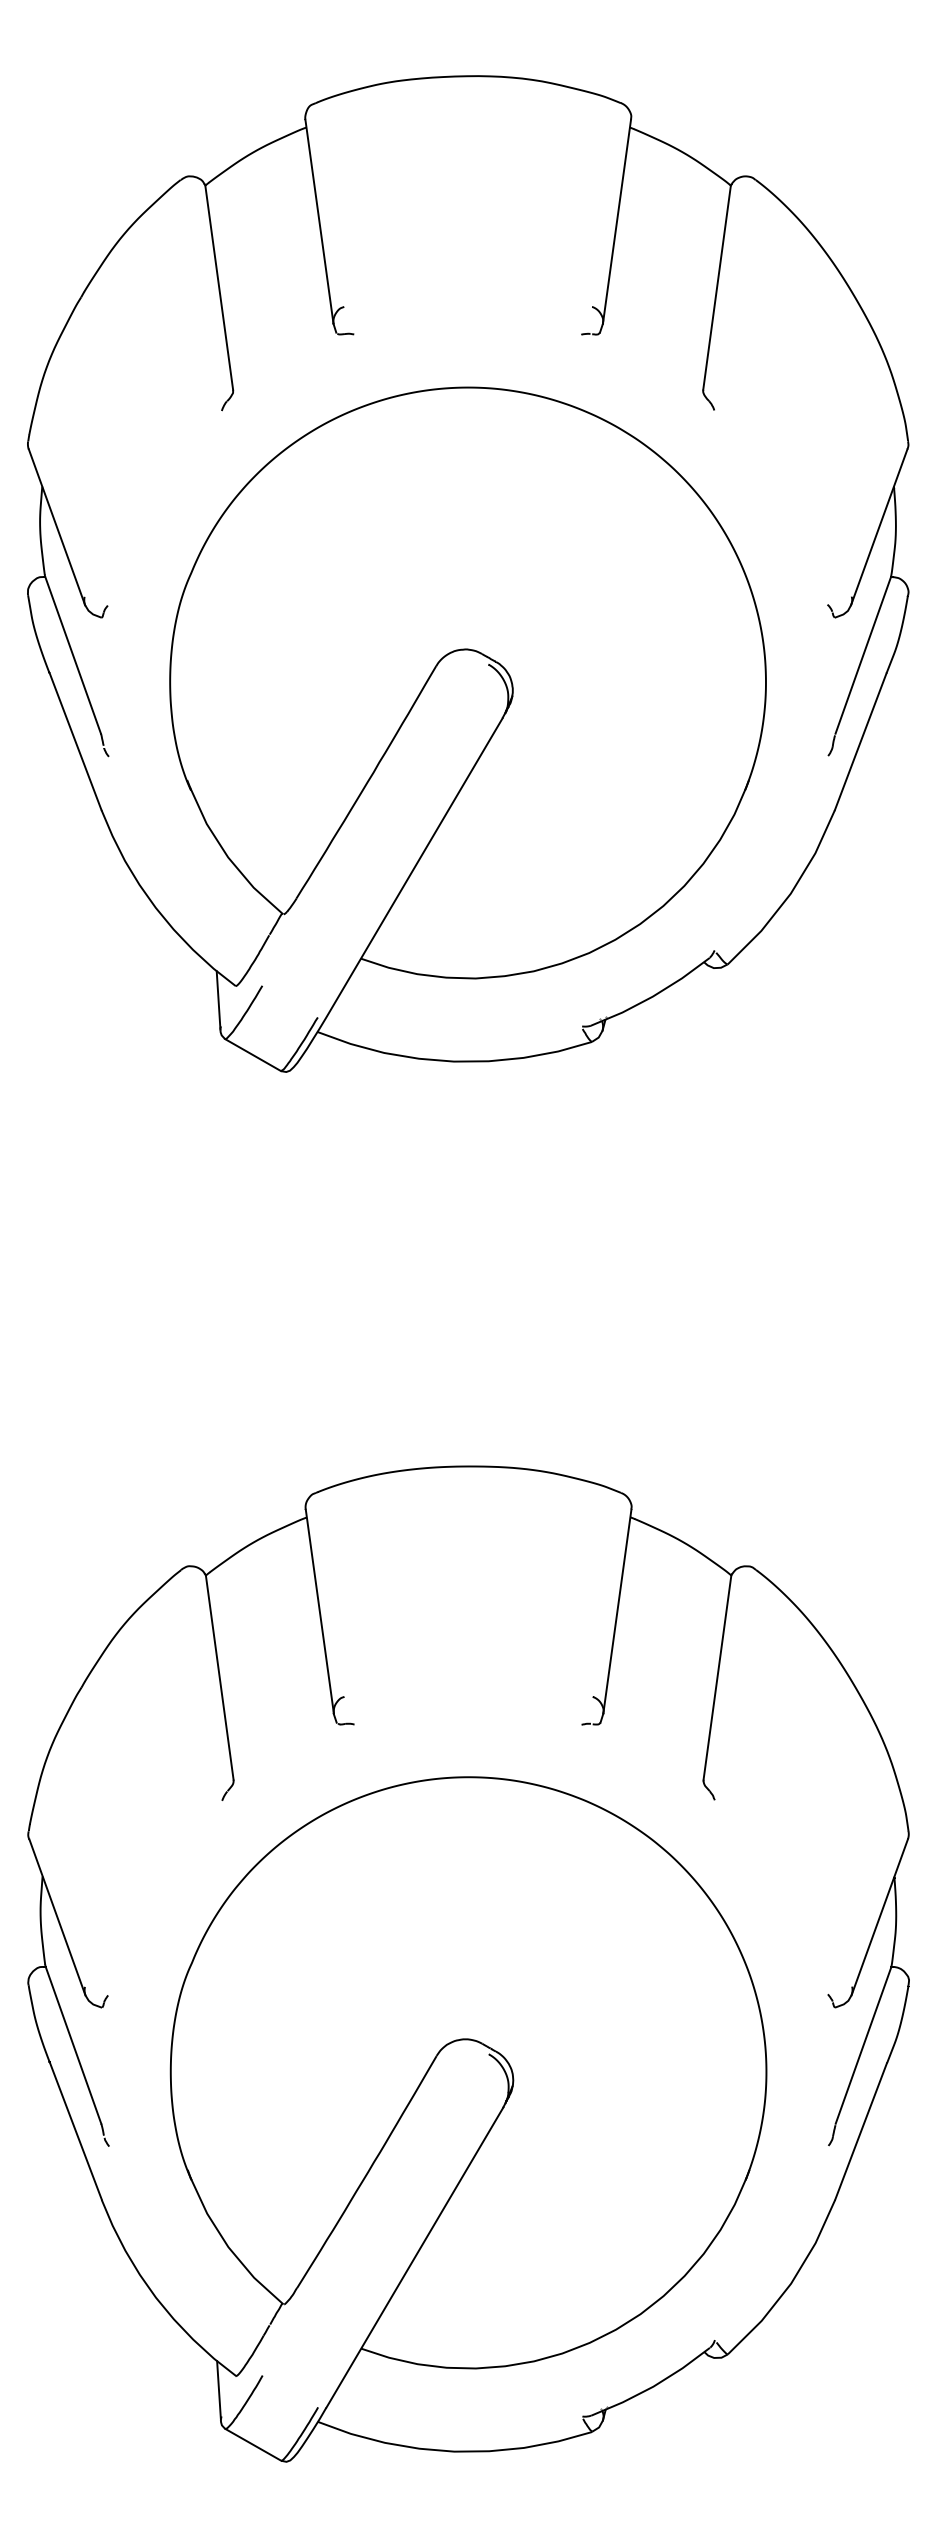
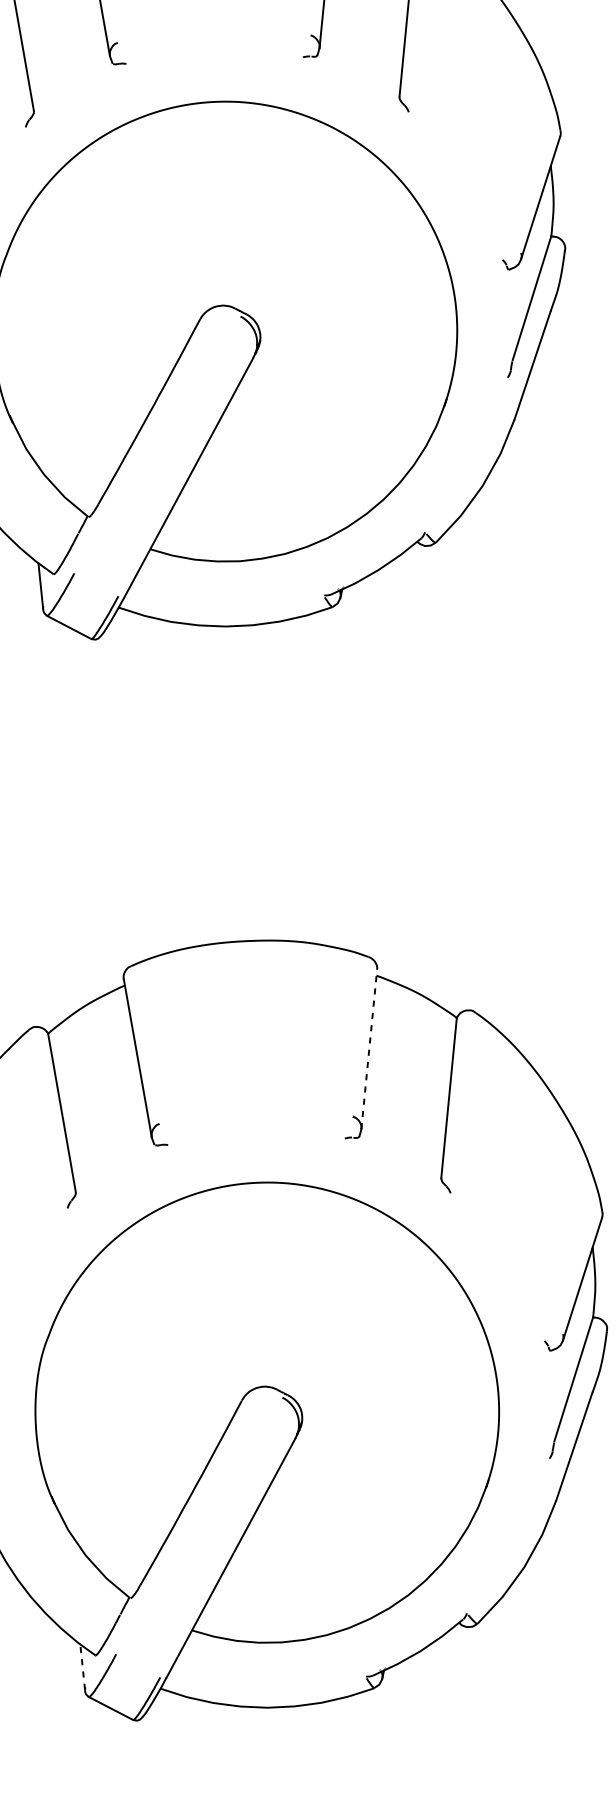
line: (617, 1611) -> (369, 1049), solid -> dashed
line: (218, 2389) -> (82, 1666), solid -> dashed

